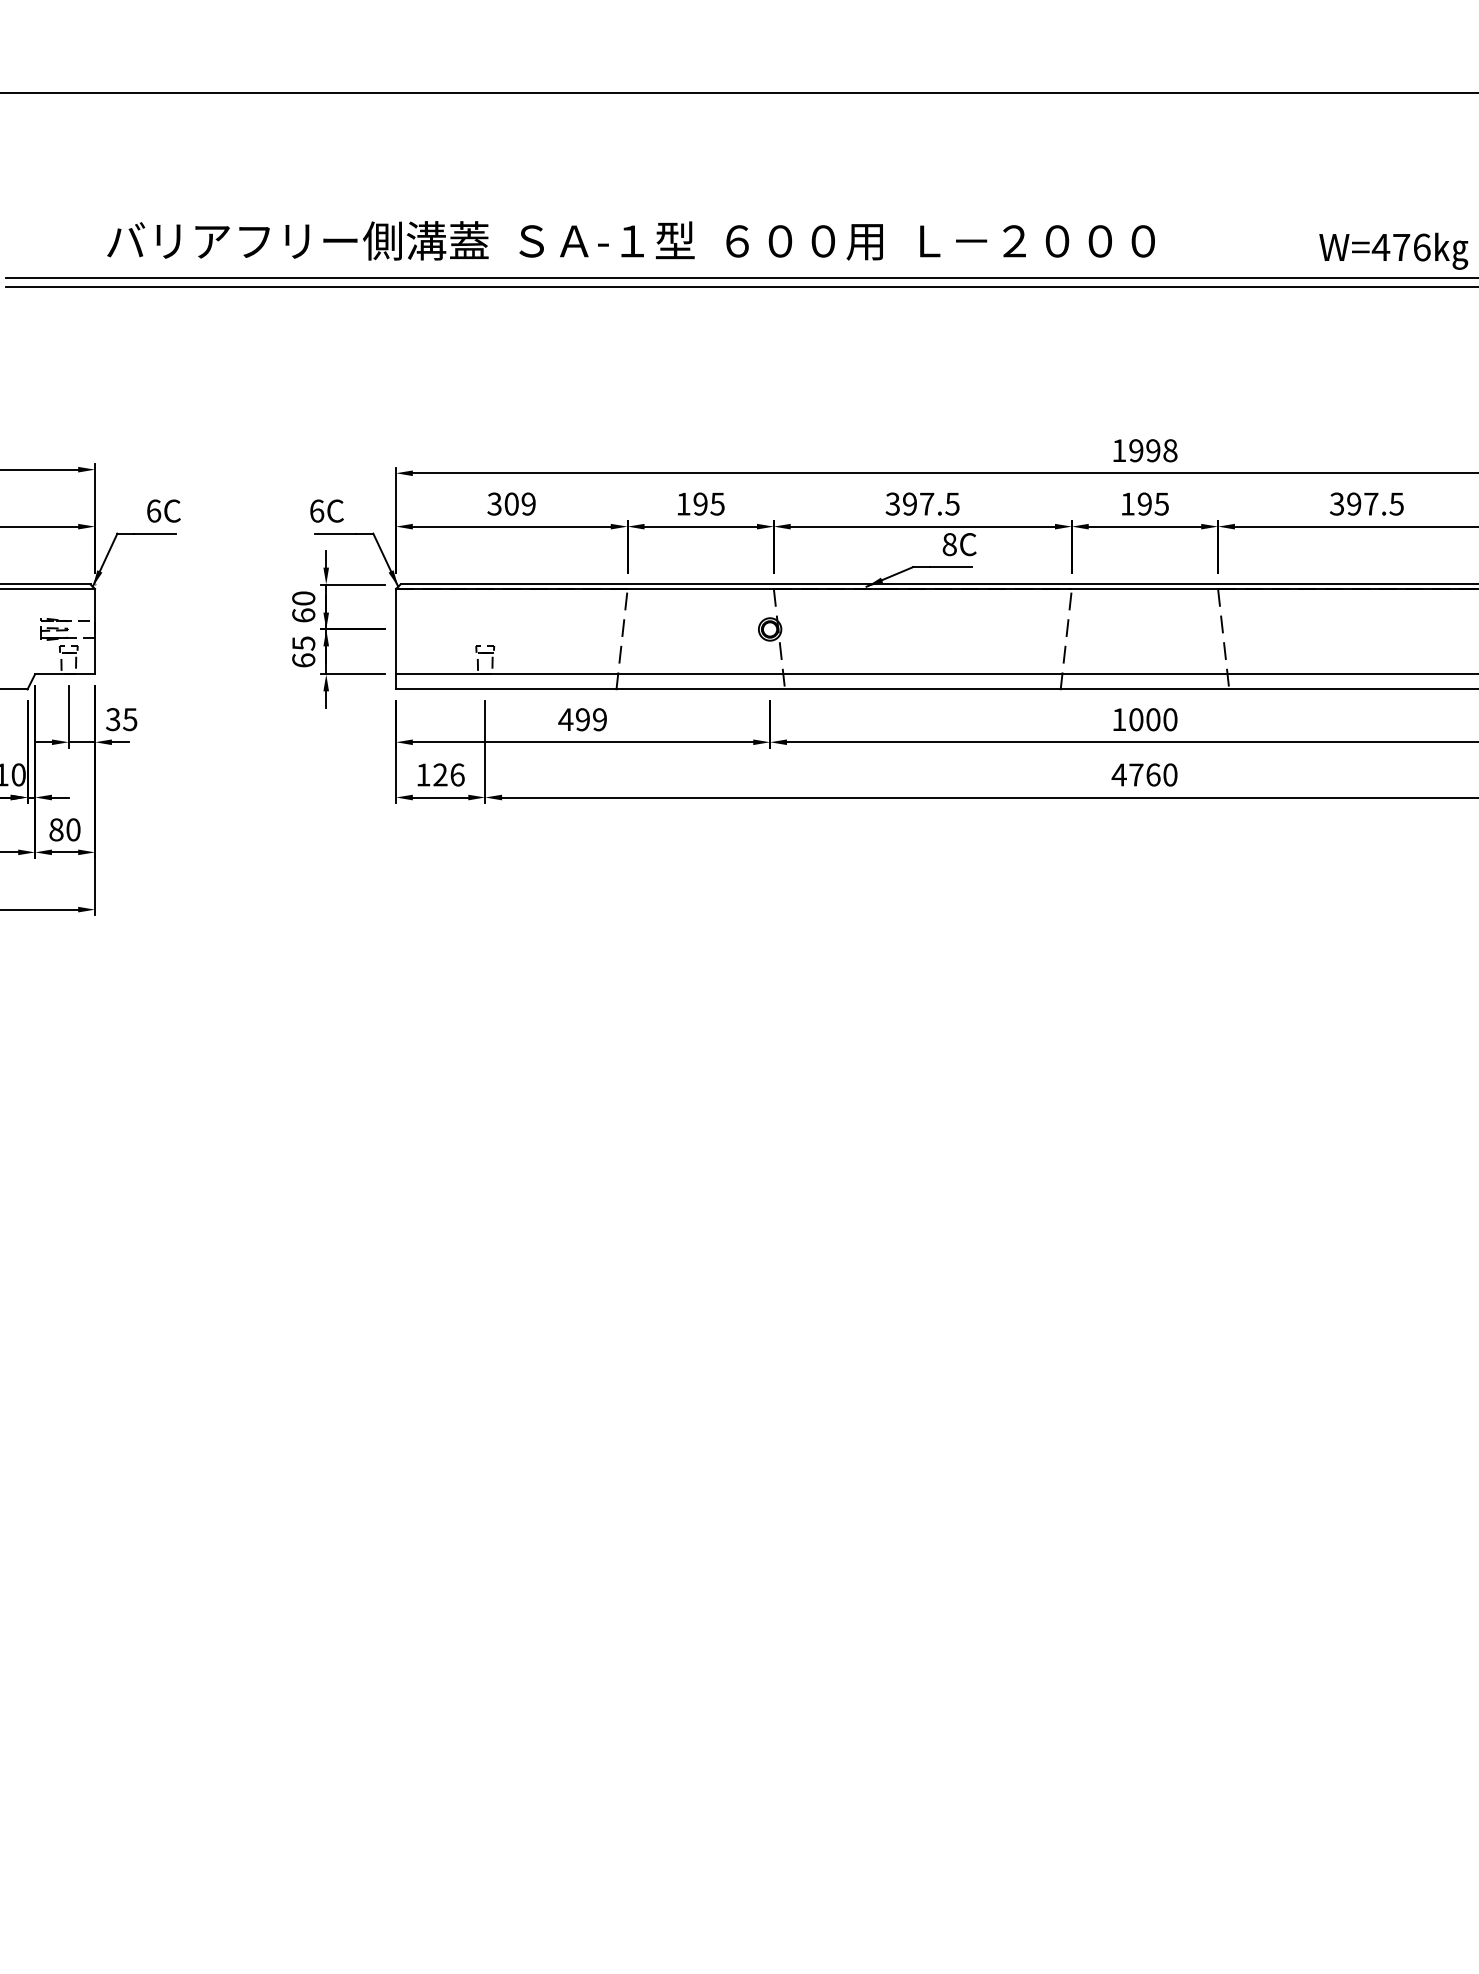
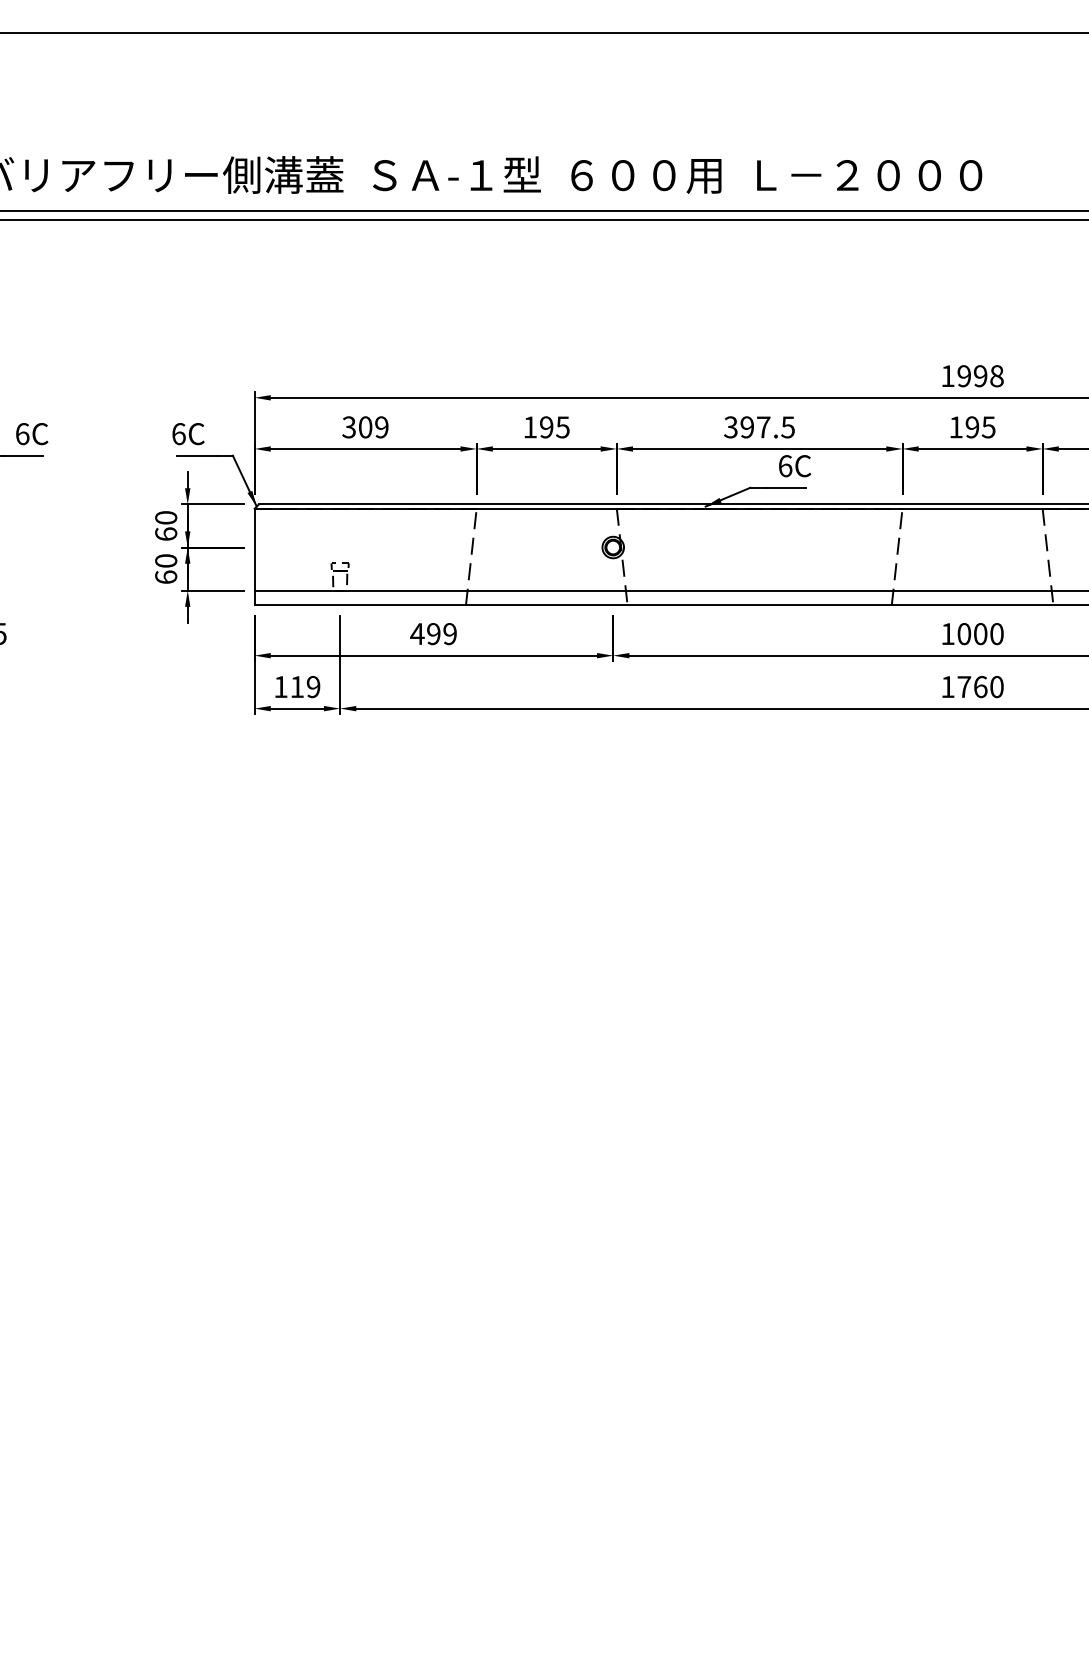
text: (949, 544) -> (785, 466), 8C -> 6C
text: (303, 643) -> (165, 560), 65 -> 60
text: (448, 774) -> (304, 686), 126 -> 119
text: (1118, 774) -> (947, 686), 4760 -> 1760

